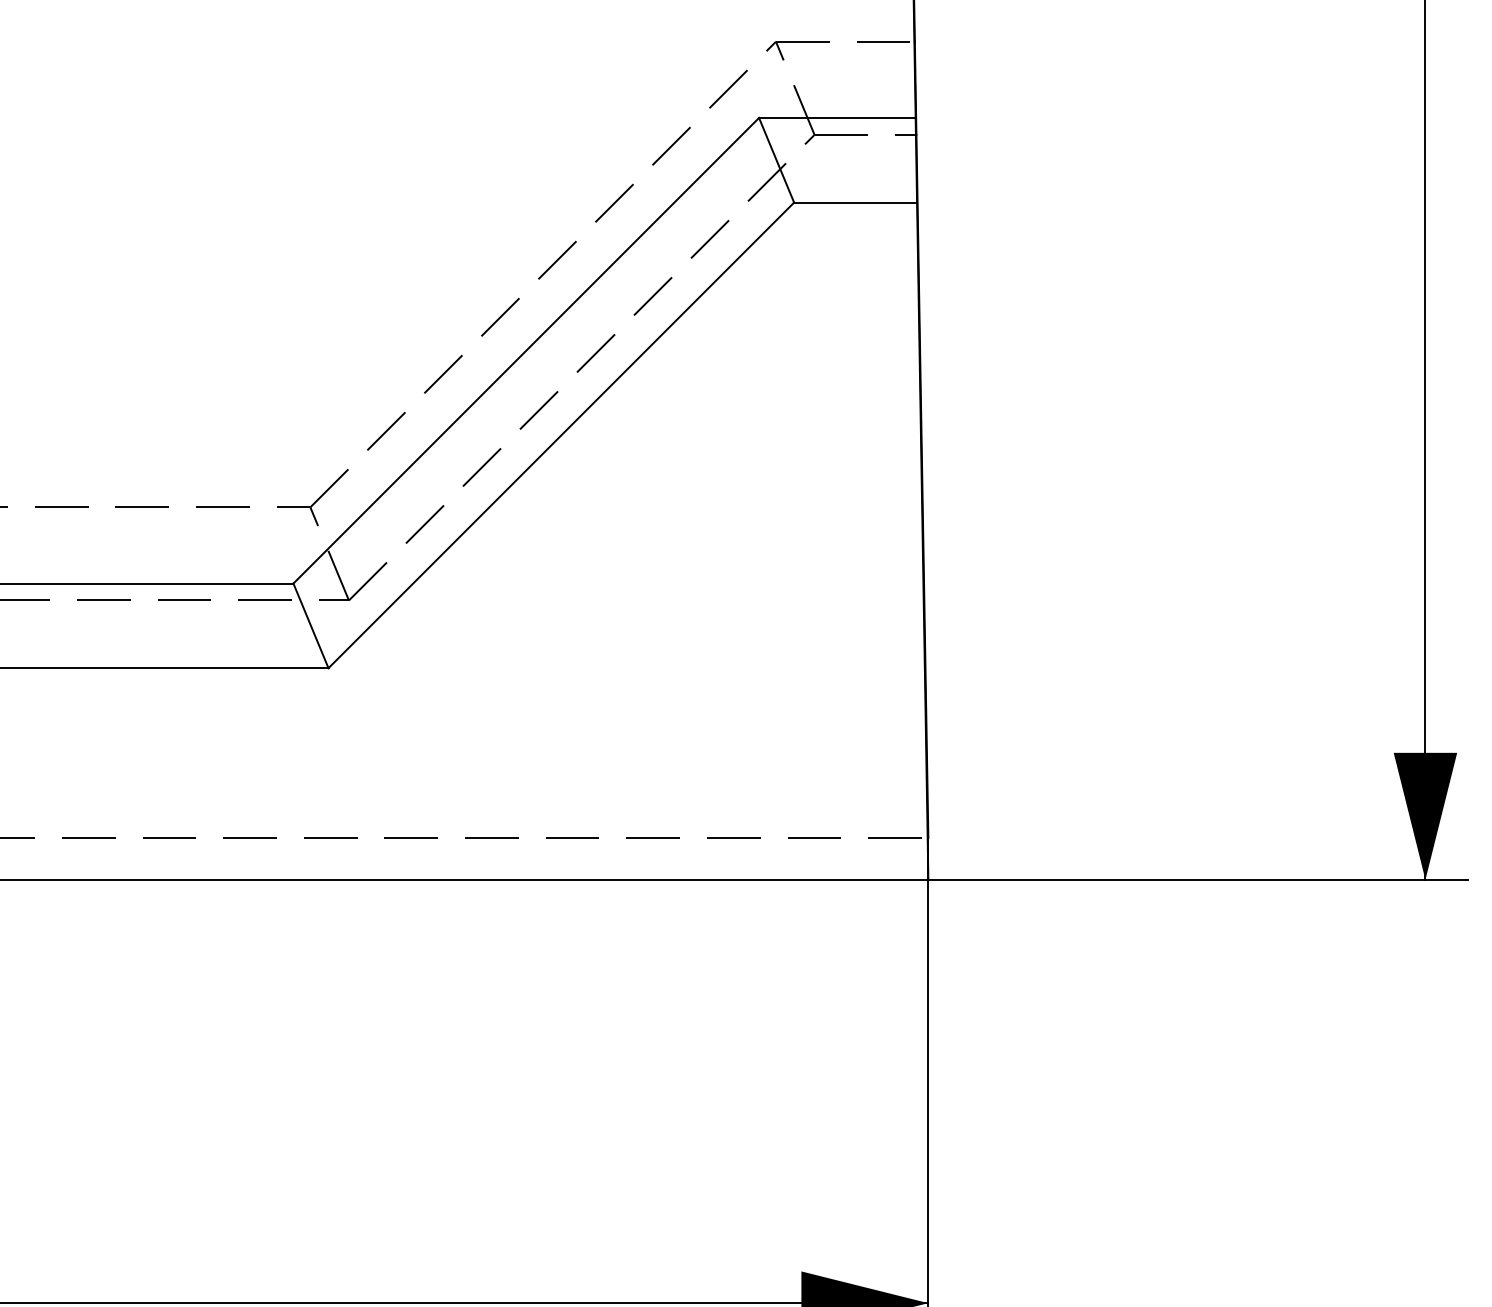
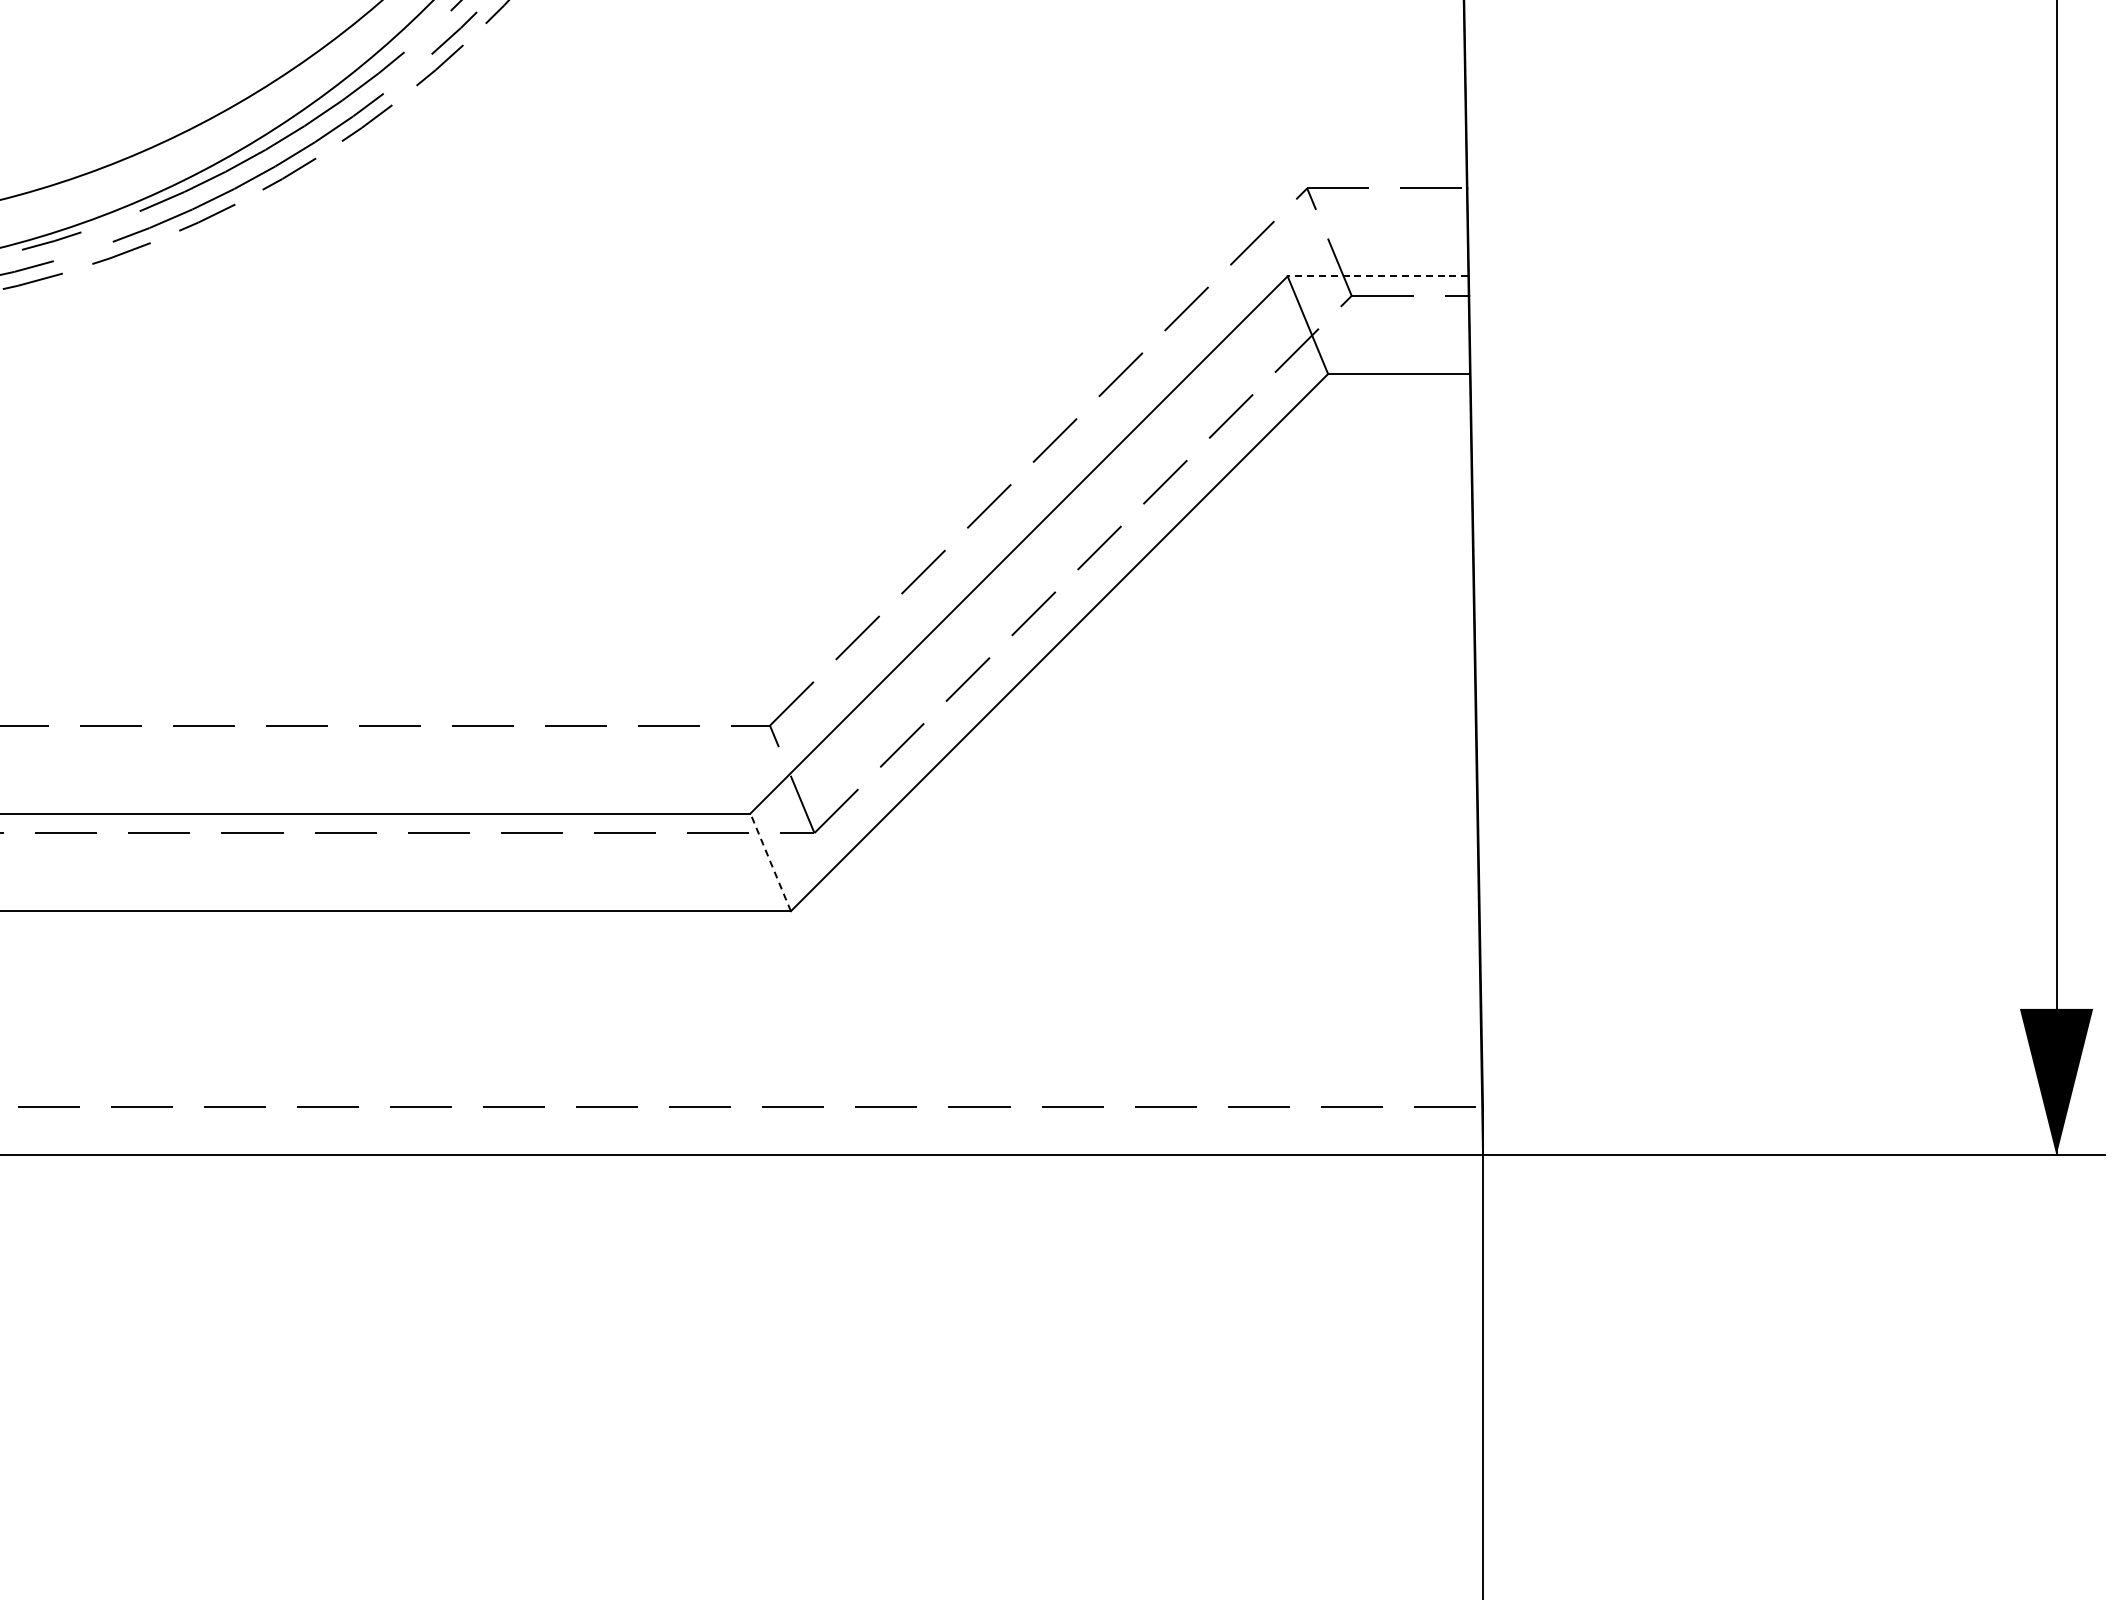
line: (836, 118) -> (1377, 276), solid -> dashed
line: (310, 625) -> (770, 862), solid -> dashed

